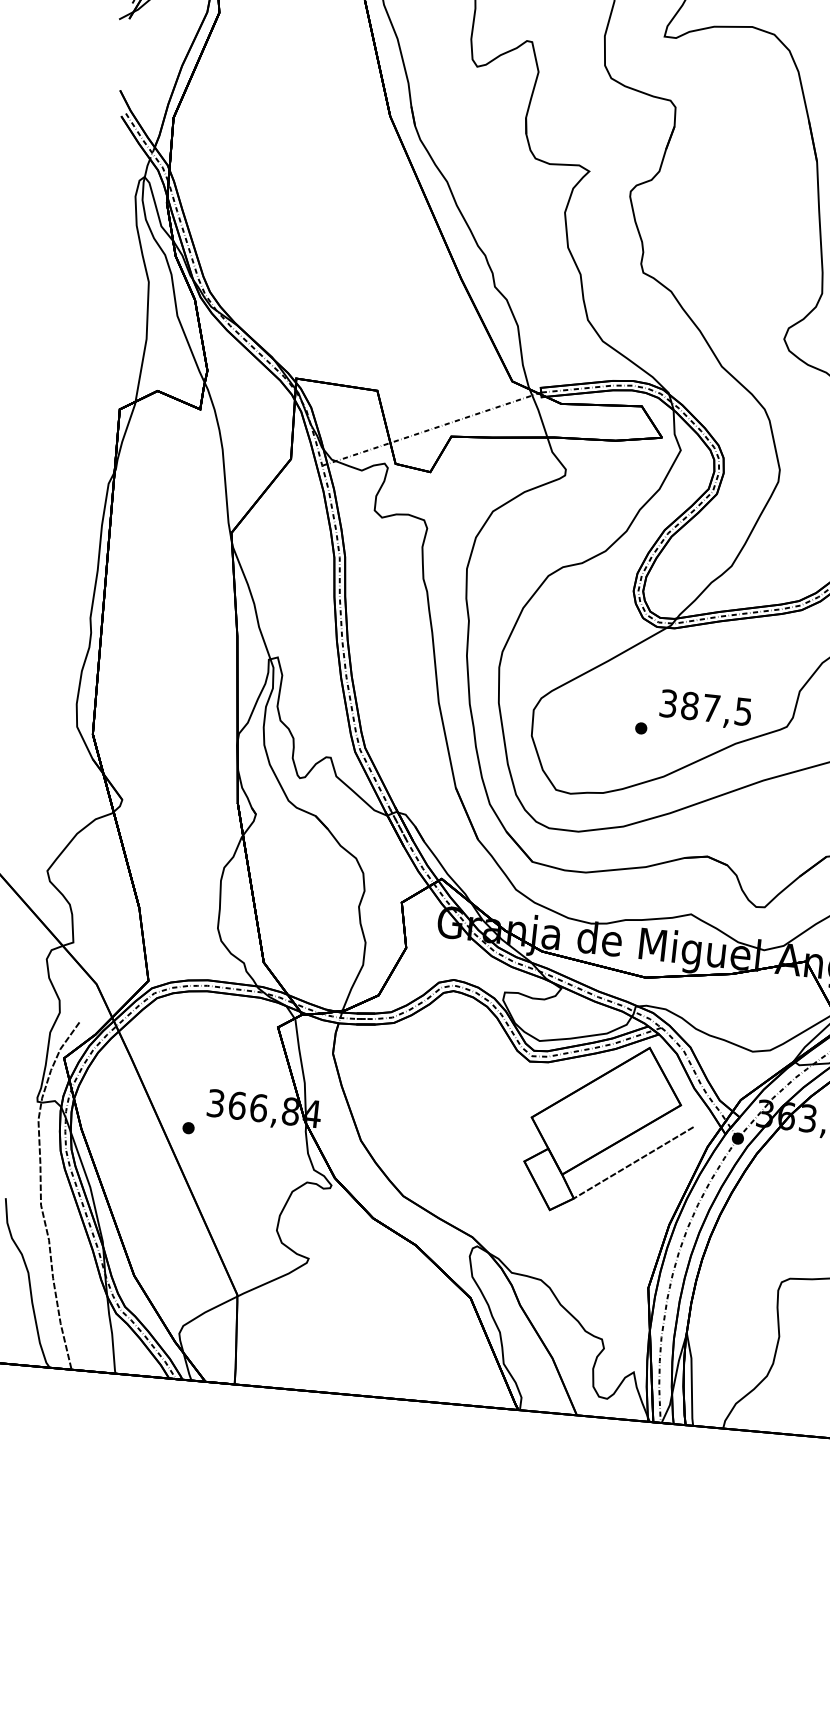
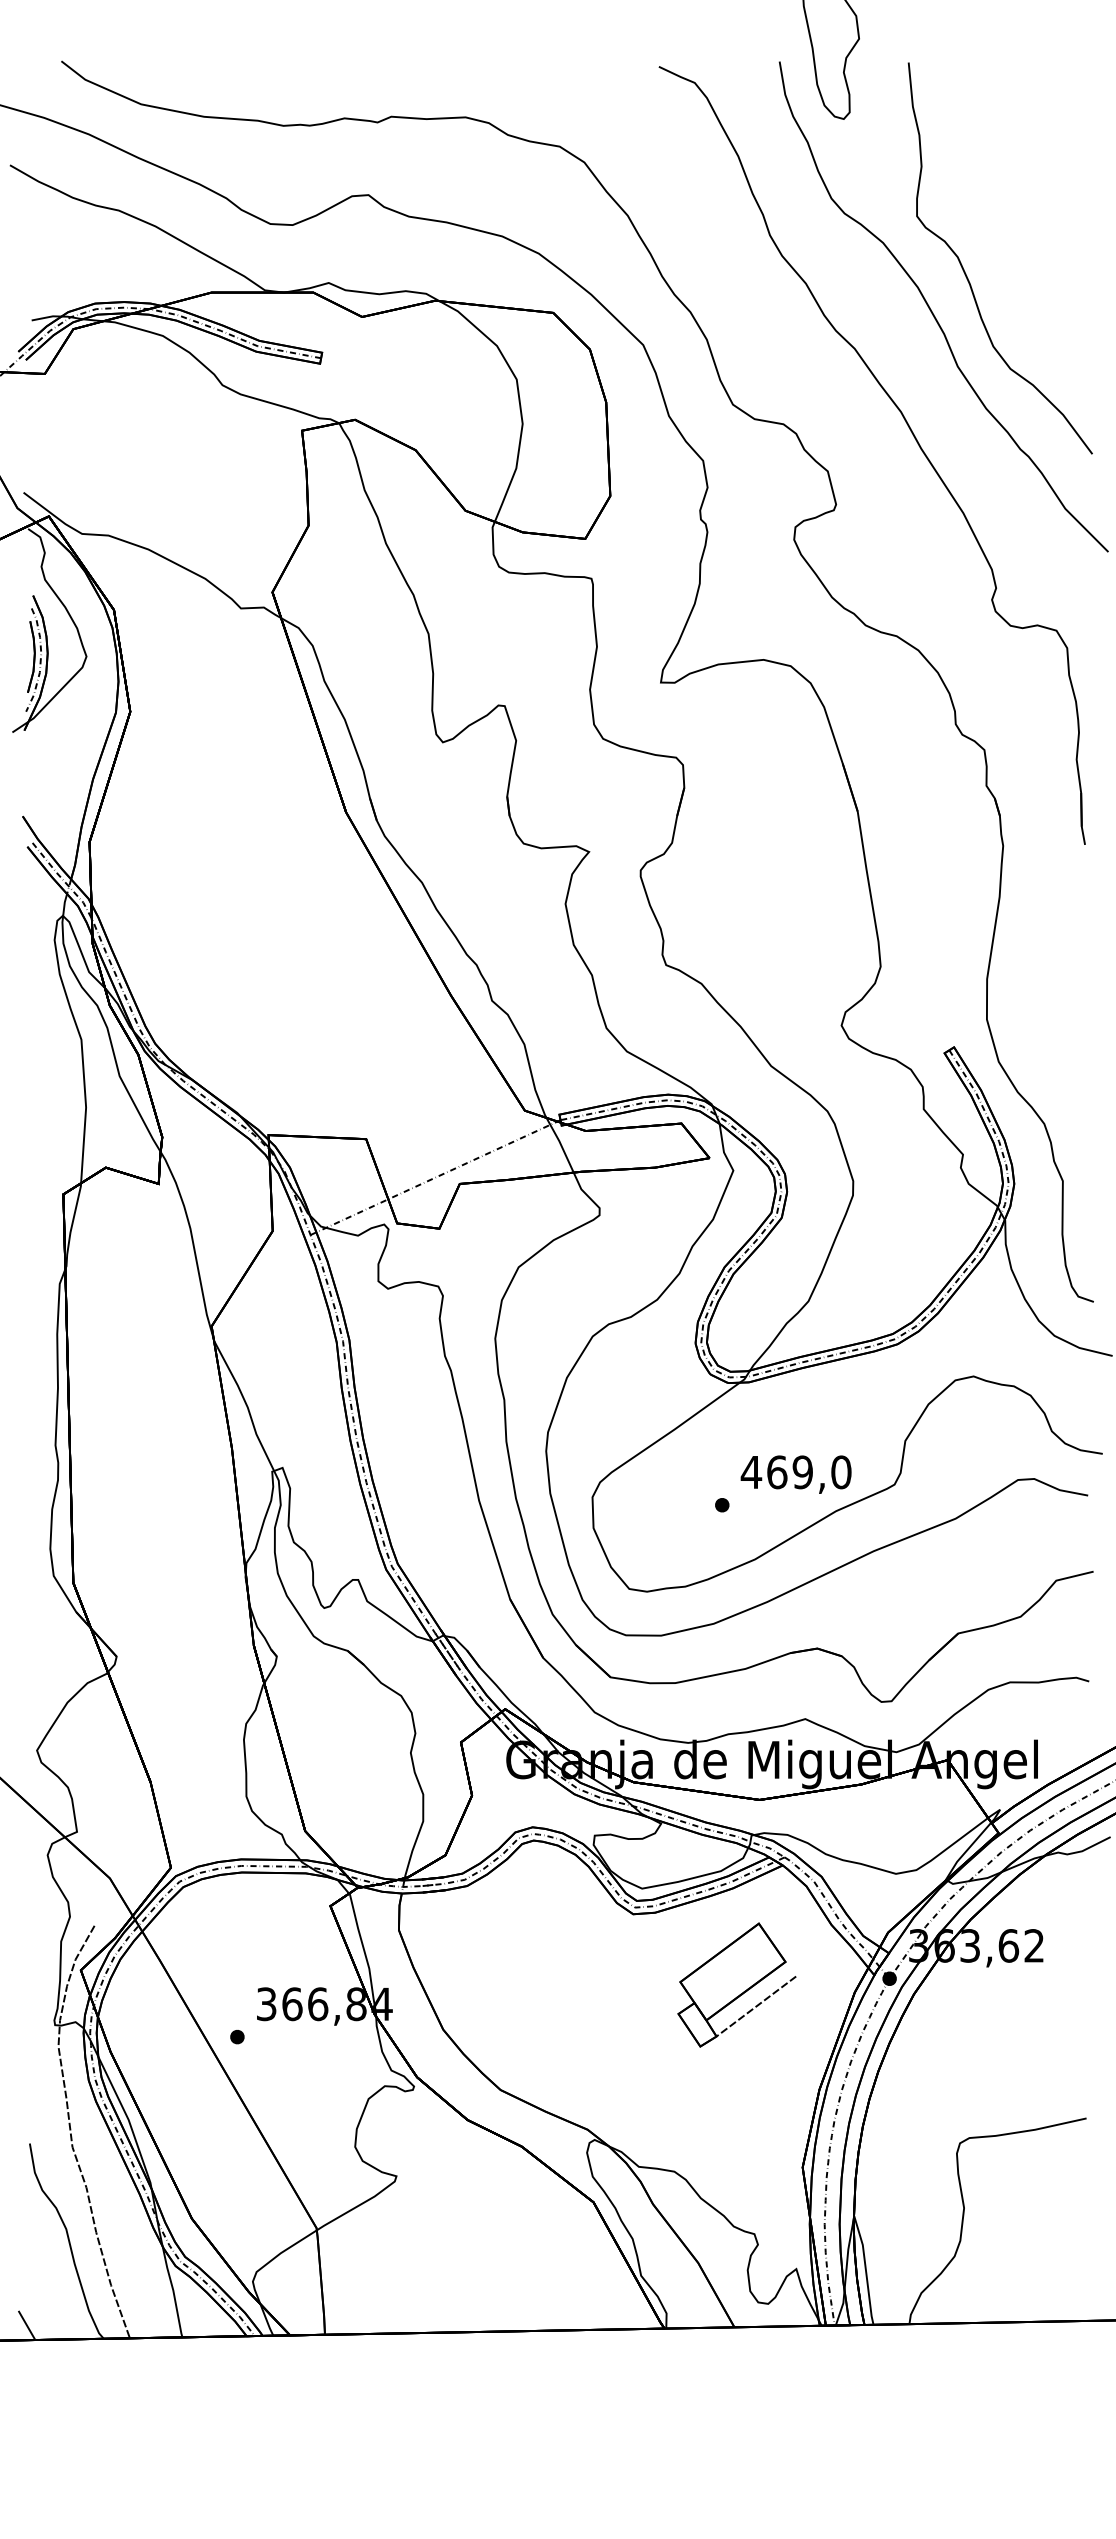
text: (705, 707) -> (795, 1472), 387,5 -> 469,0
part: (609, 1129) -> (736, 1984), size x0.6

